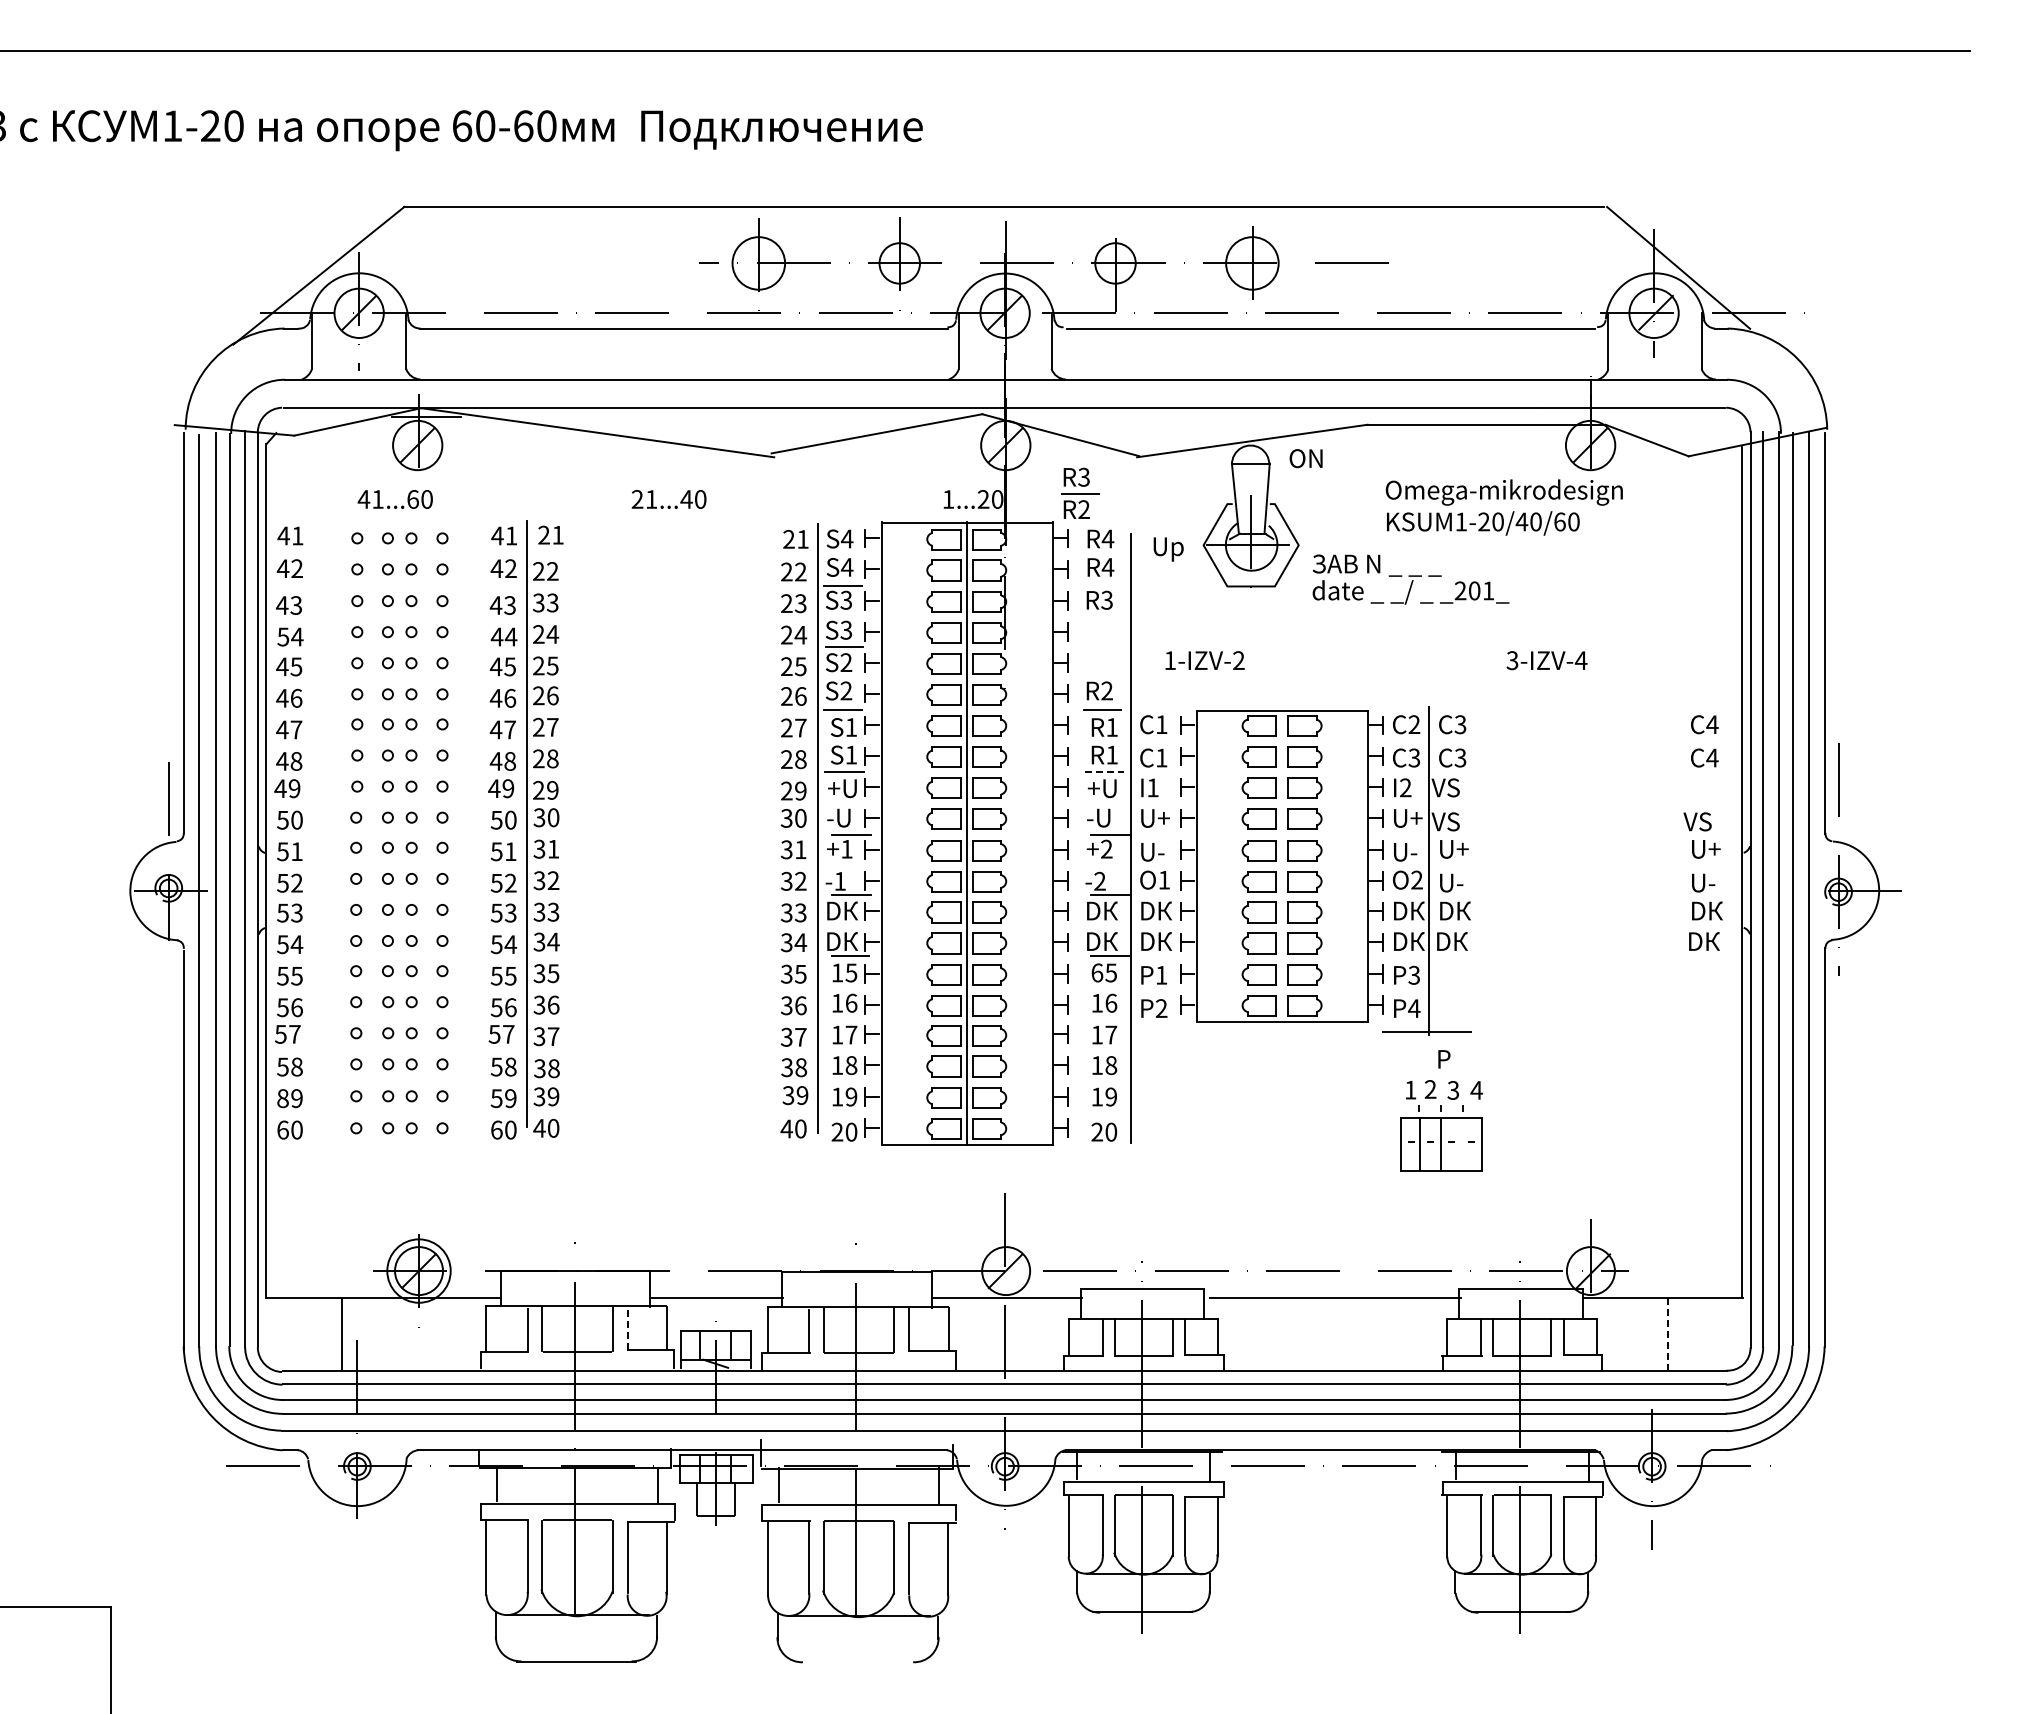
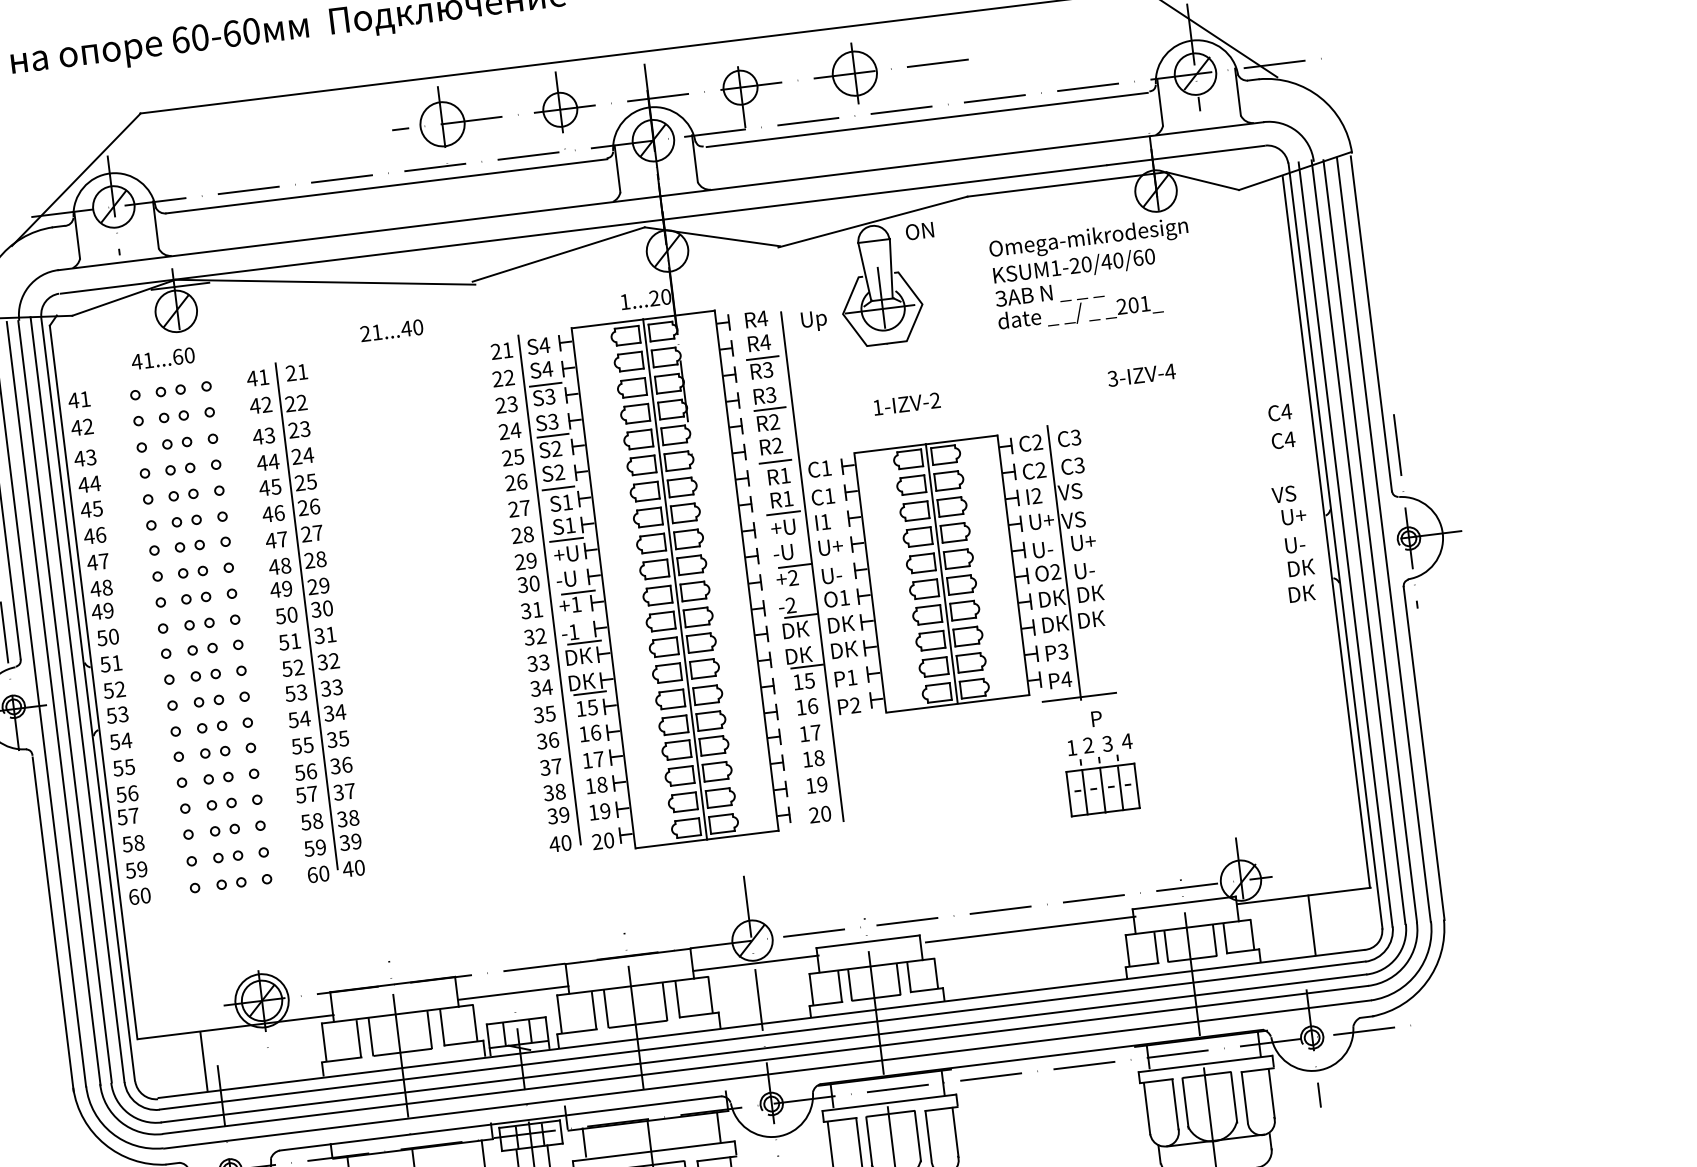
part: (1080, 492) -> (769, 408), moved
text: (1410, 579) -> (1078, 302), moved
line: (1102, 585) -> (762, 358), added
text: (538, 603) -> (293, 430), 33 -> 23
text: (283, 636) -> (83, 484), 54 -> 44
text: (1204, 660) -> (906, 404), moved
text: (1414, 758) -> (1041, 470), 3 -> 2
line: (1104, 771) -> (783, 513), dashed -> solid
line: (1282, 865) -> (941, 573), added
text: (1097, 972) -> (798, 681), 65 -> 15
text: (282, 1098) -> (130, 870), 89 -> 59
line: (1462, 1144) -> (1120, 788), added
line: (627, 1328) -> (442, 1027), dashed -> solid
line: (1668, 1334) -> (1312, 925), dashed -> solid

